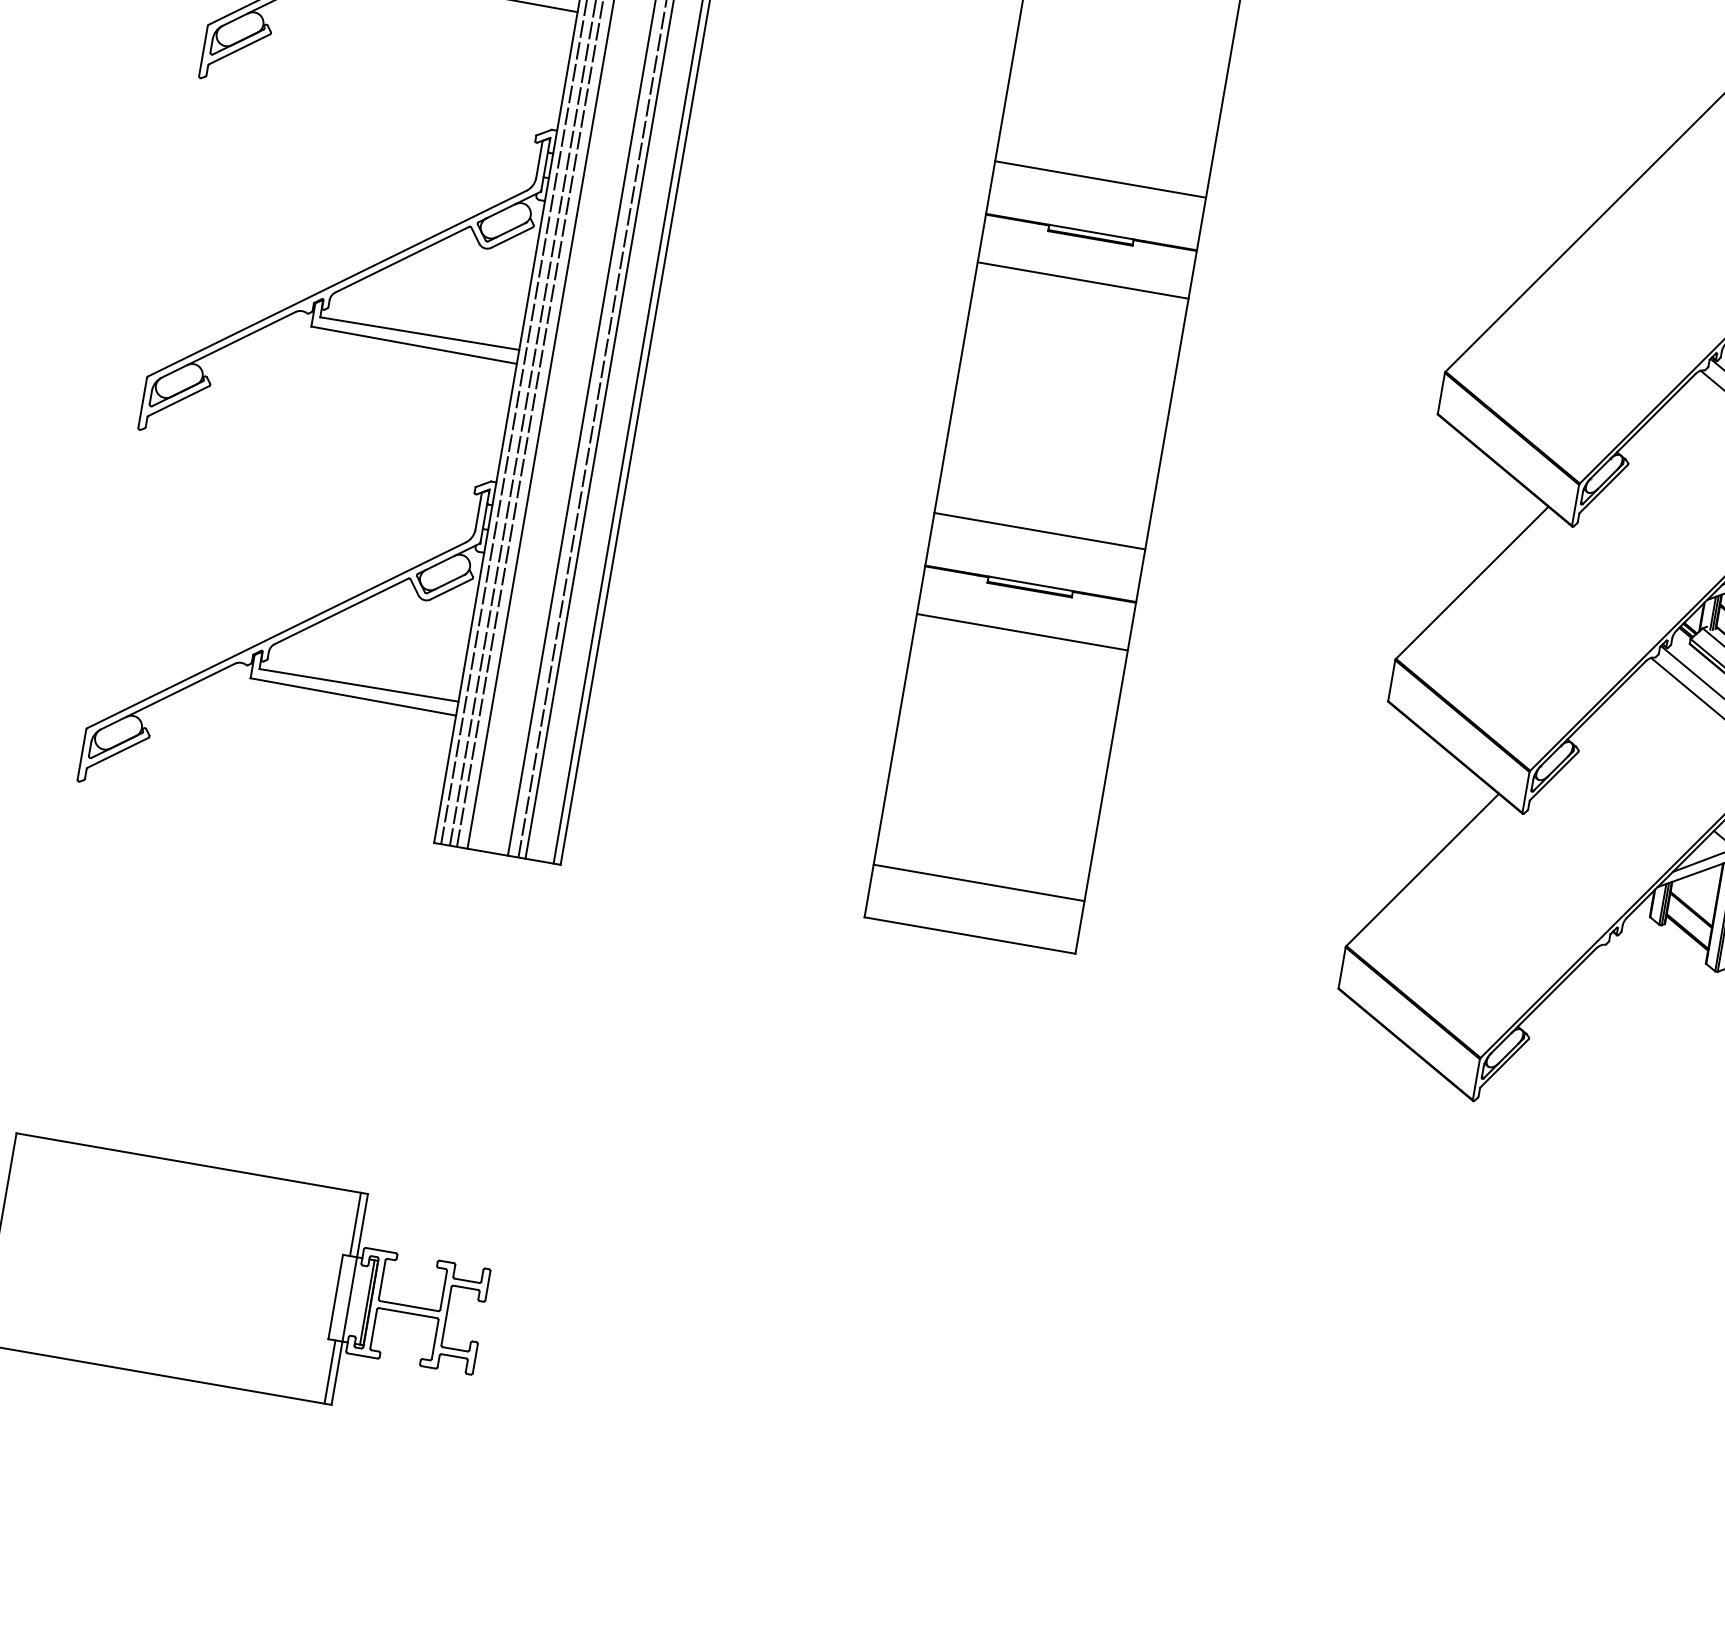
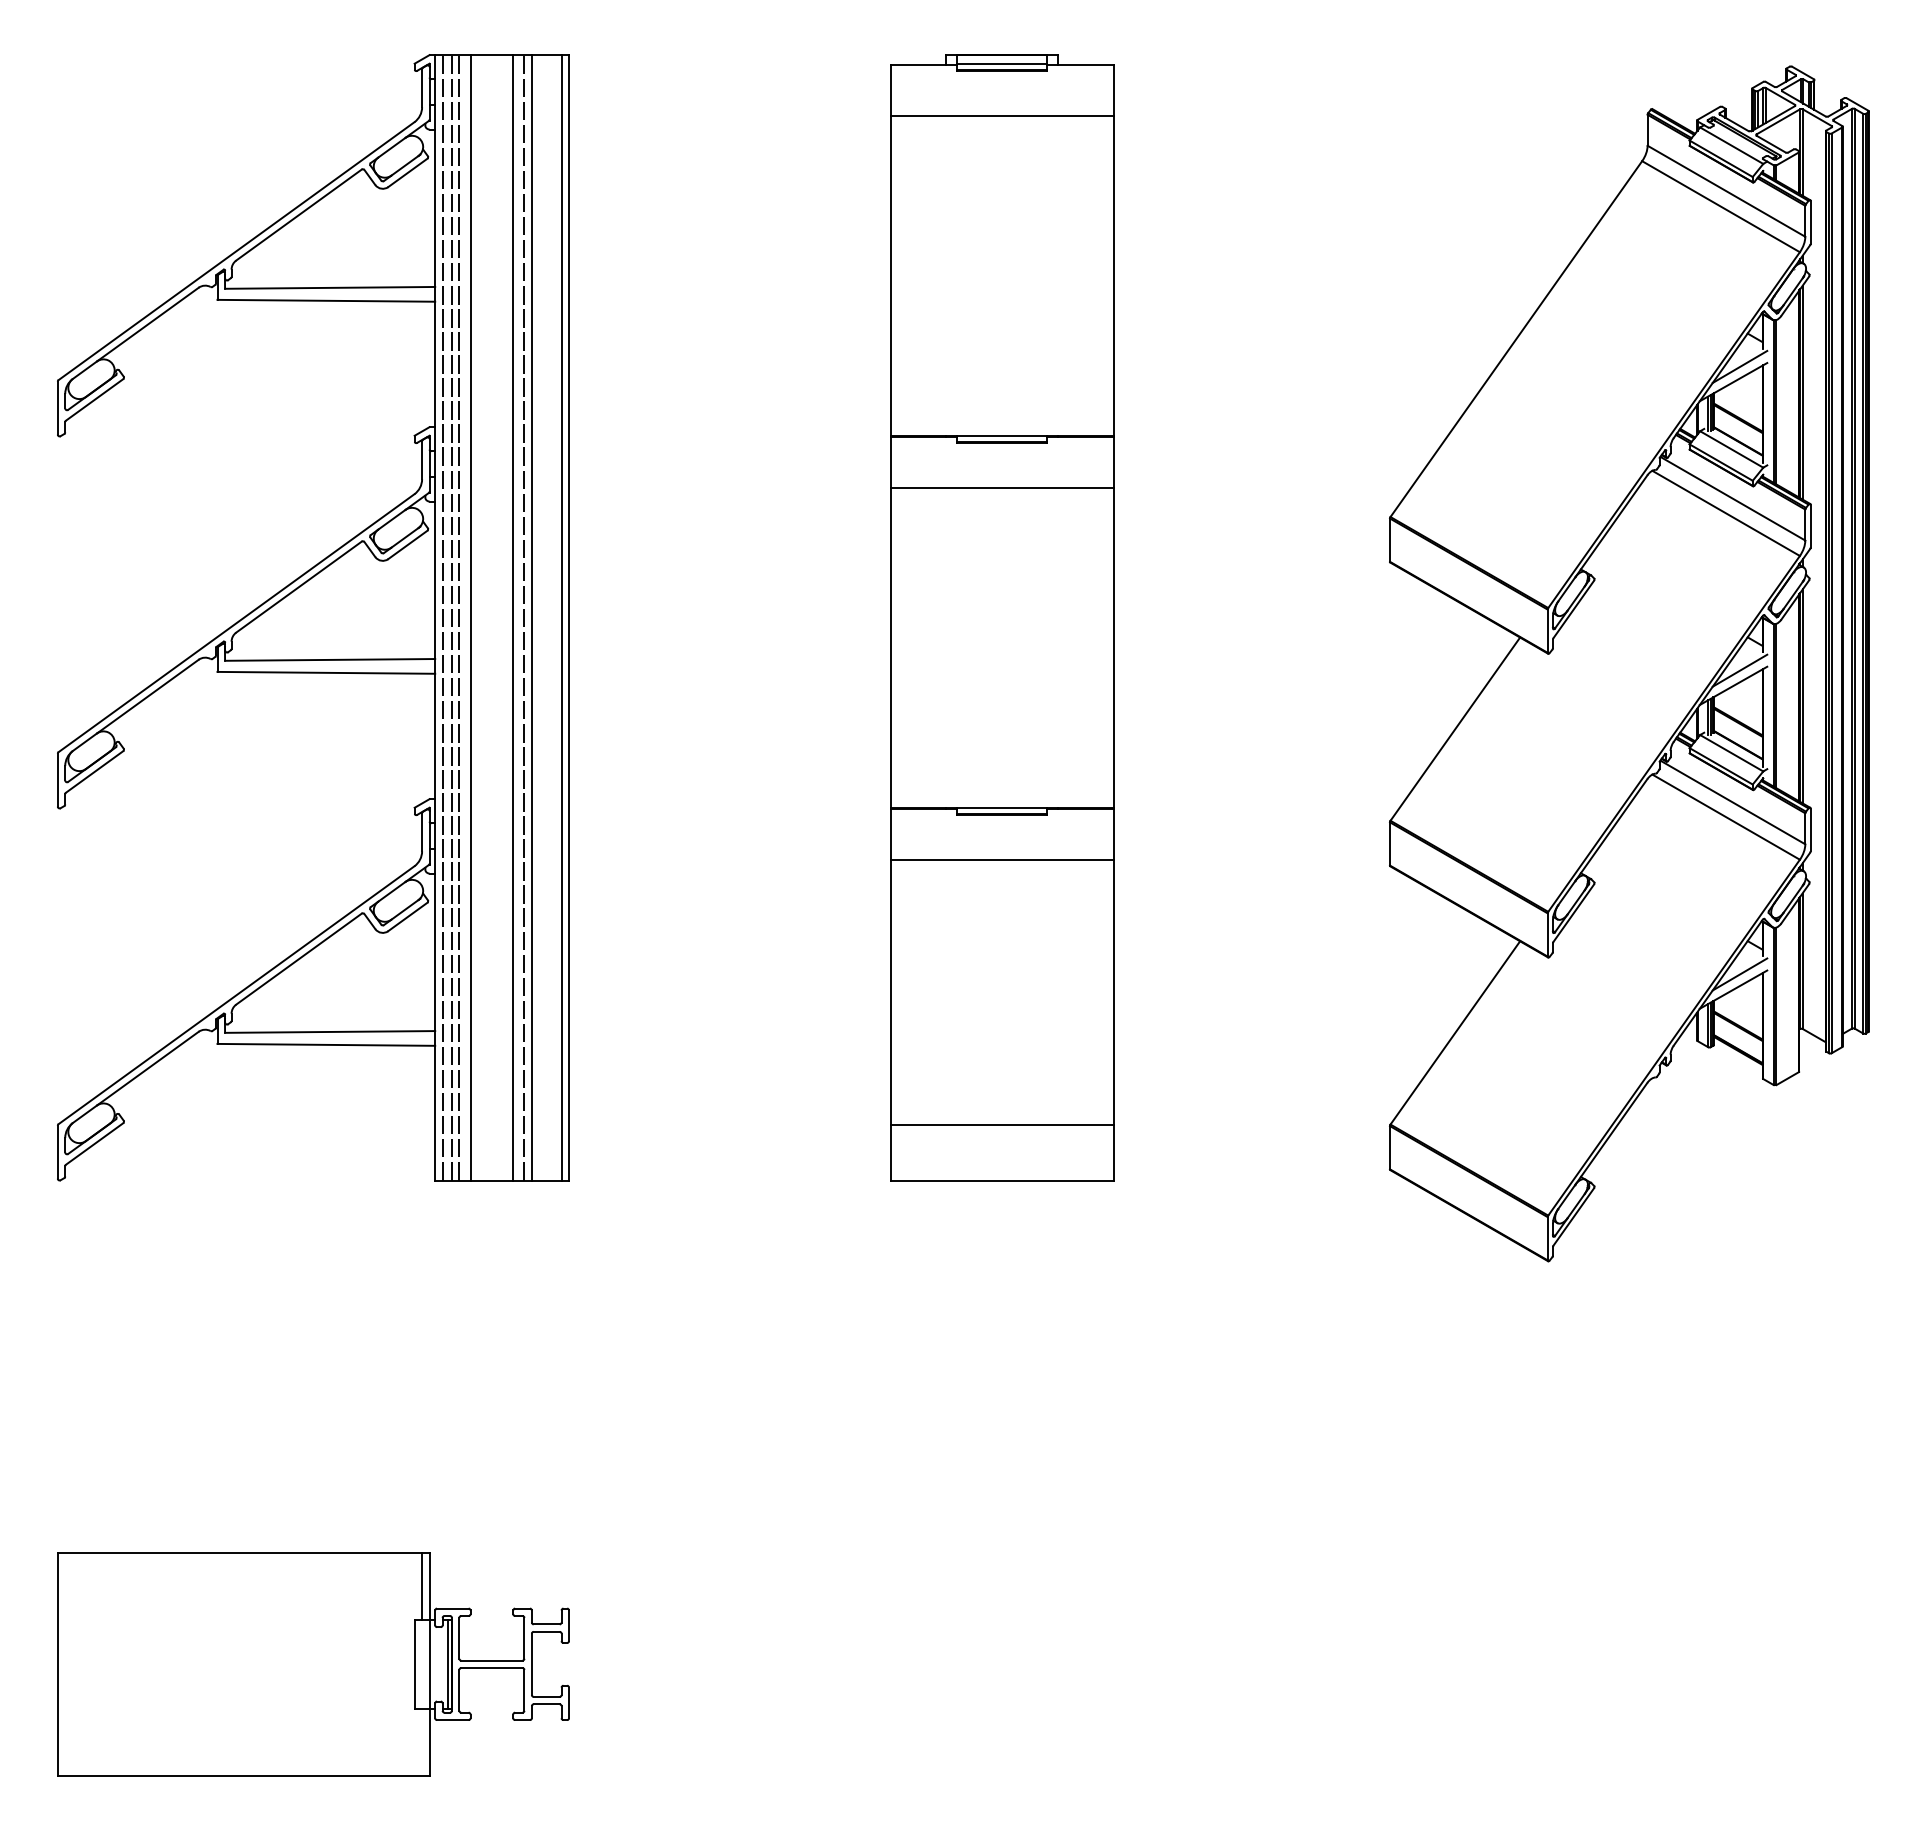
line: (1100, 179) -> (1001, 380), removed
line: (1039, 530) -> (1001, 752), removed
line: (330, 1371) -> (422, 1741), removed

